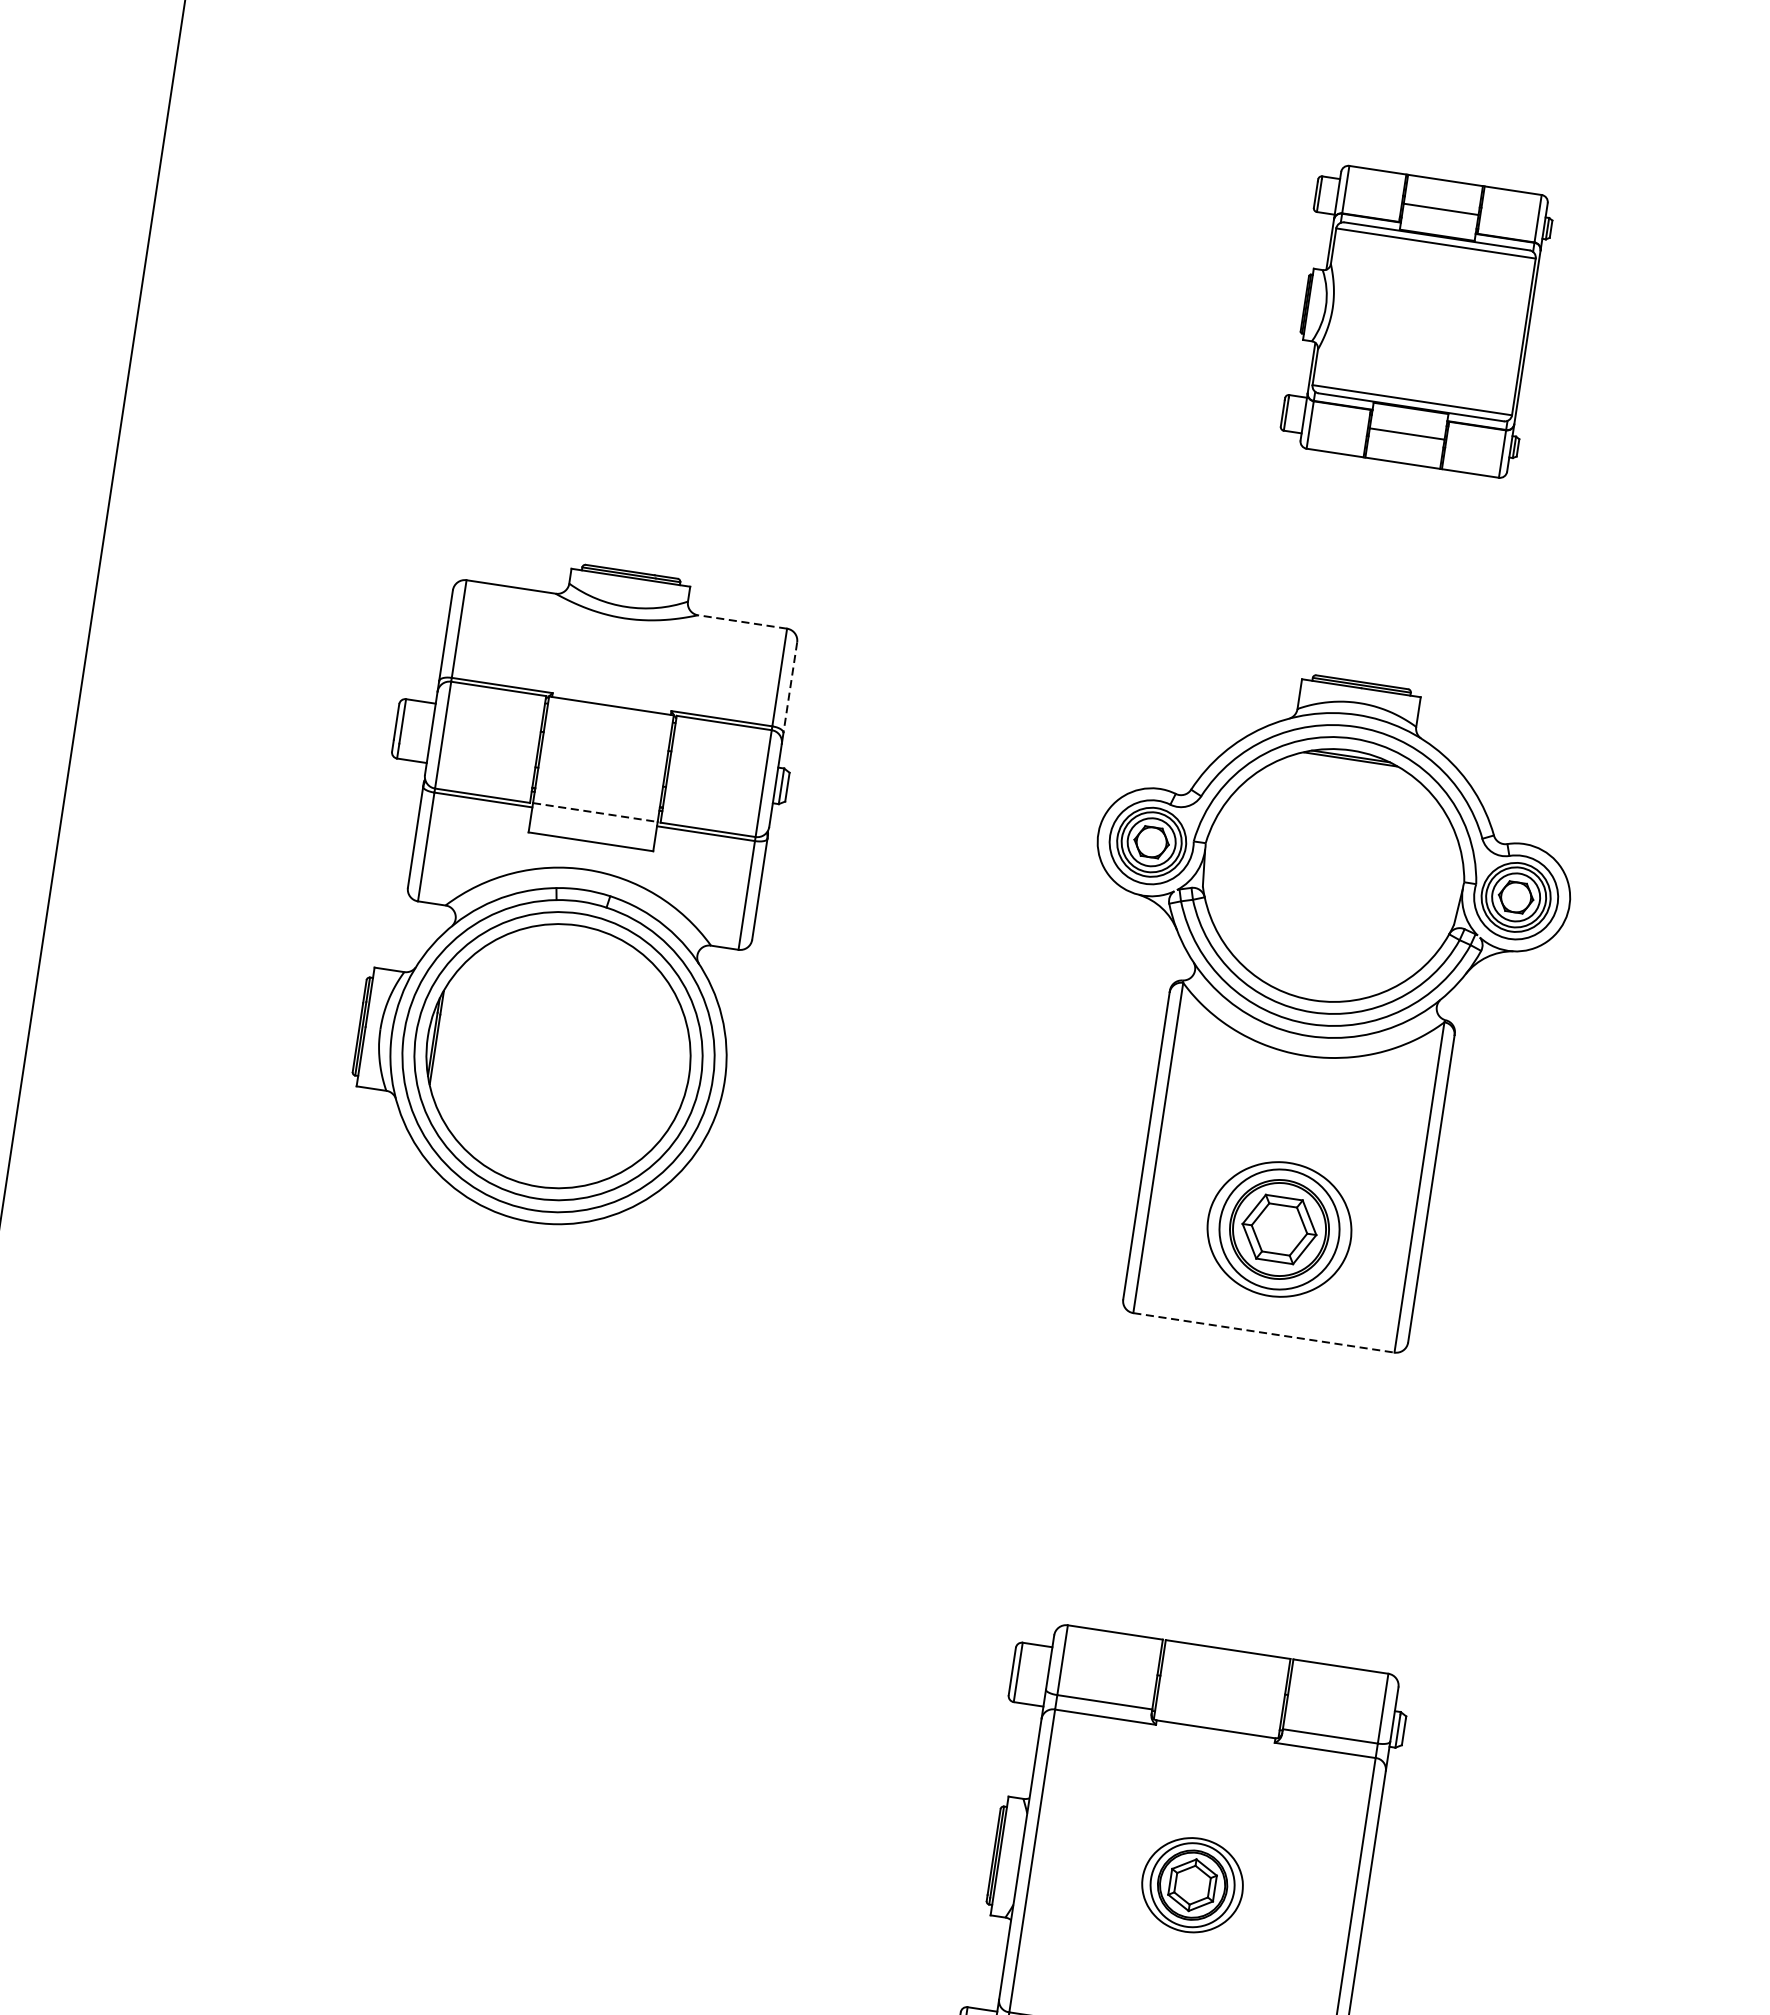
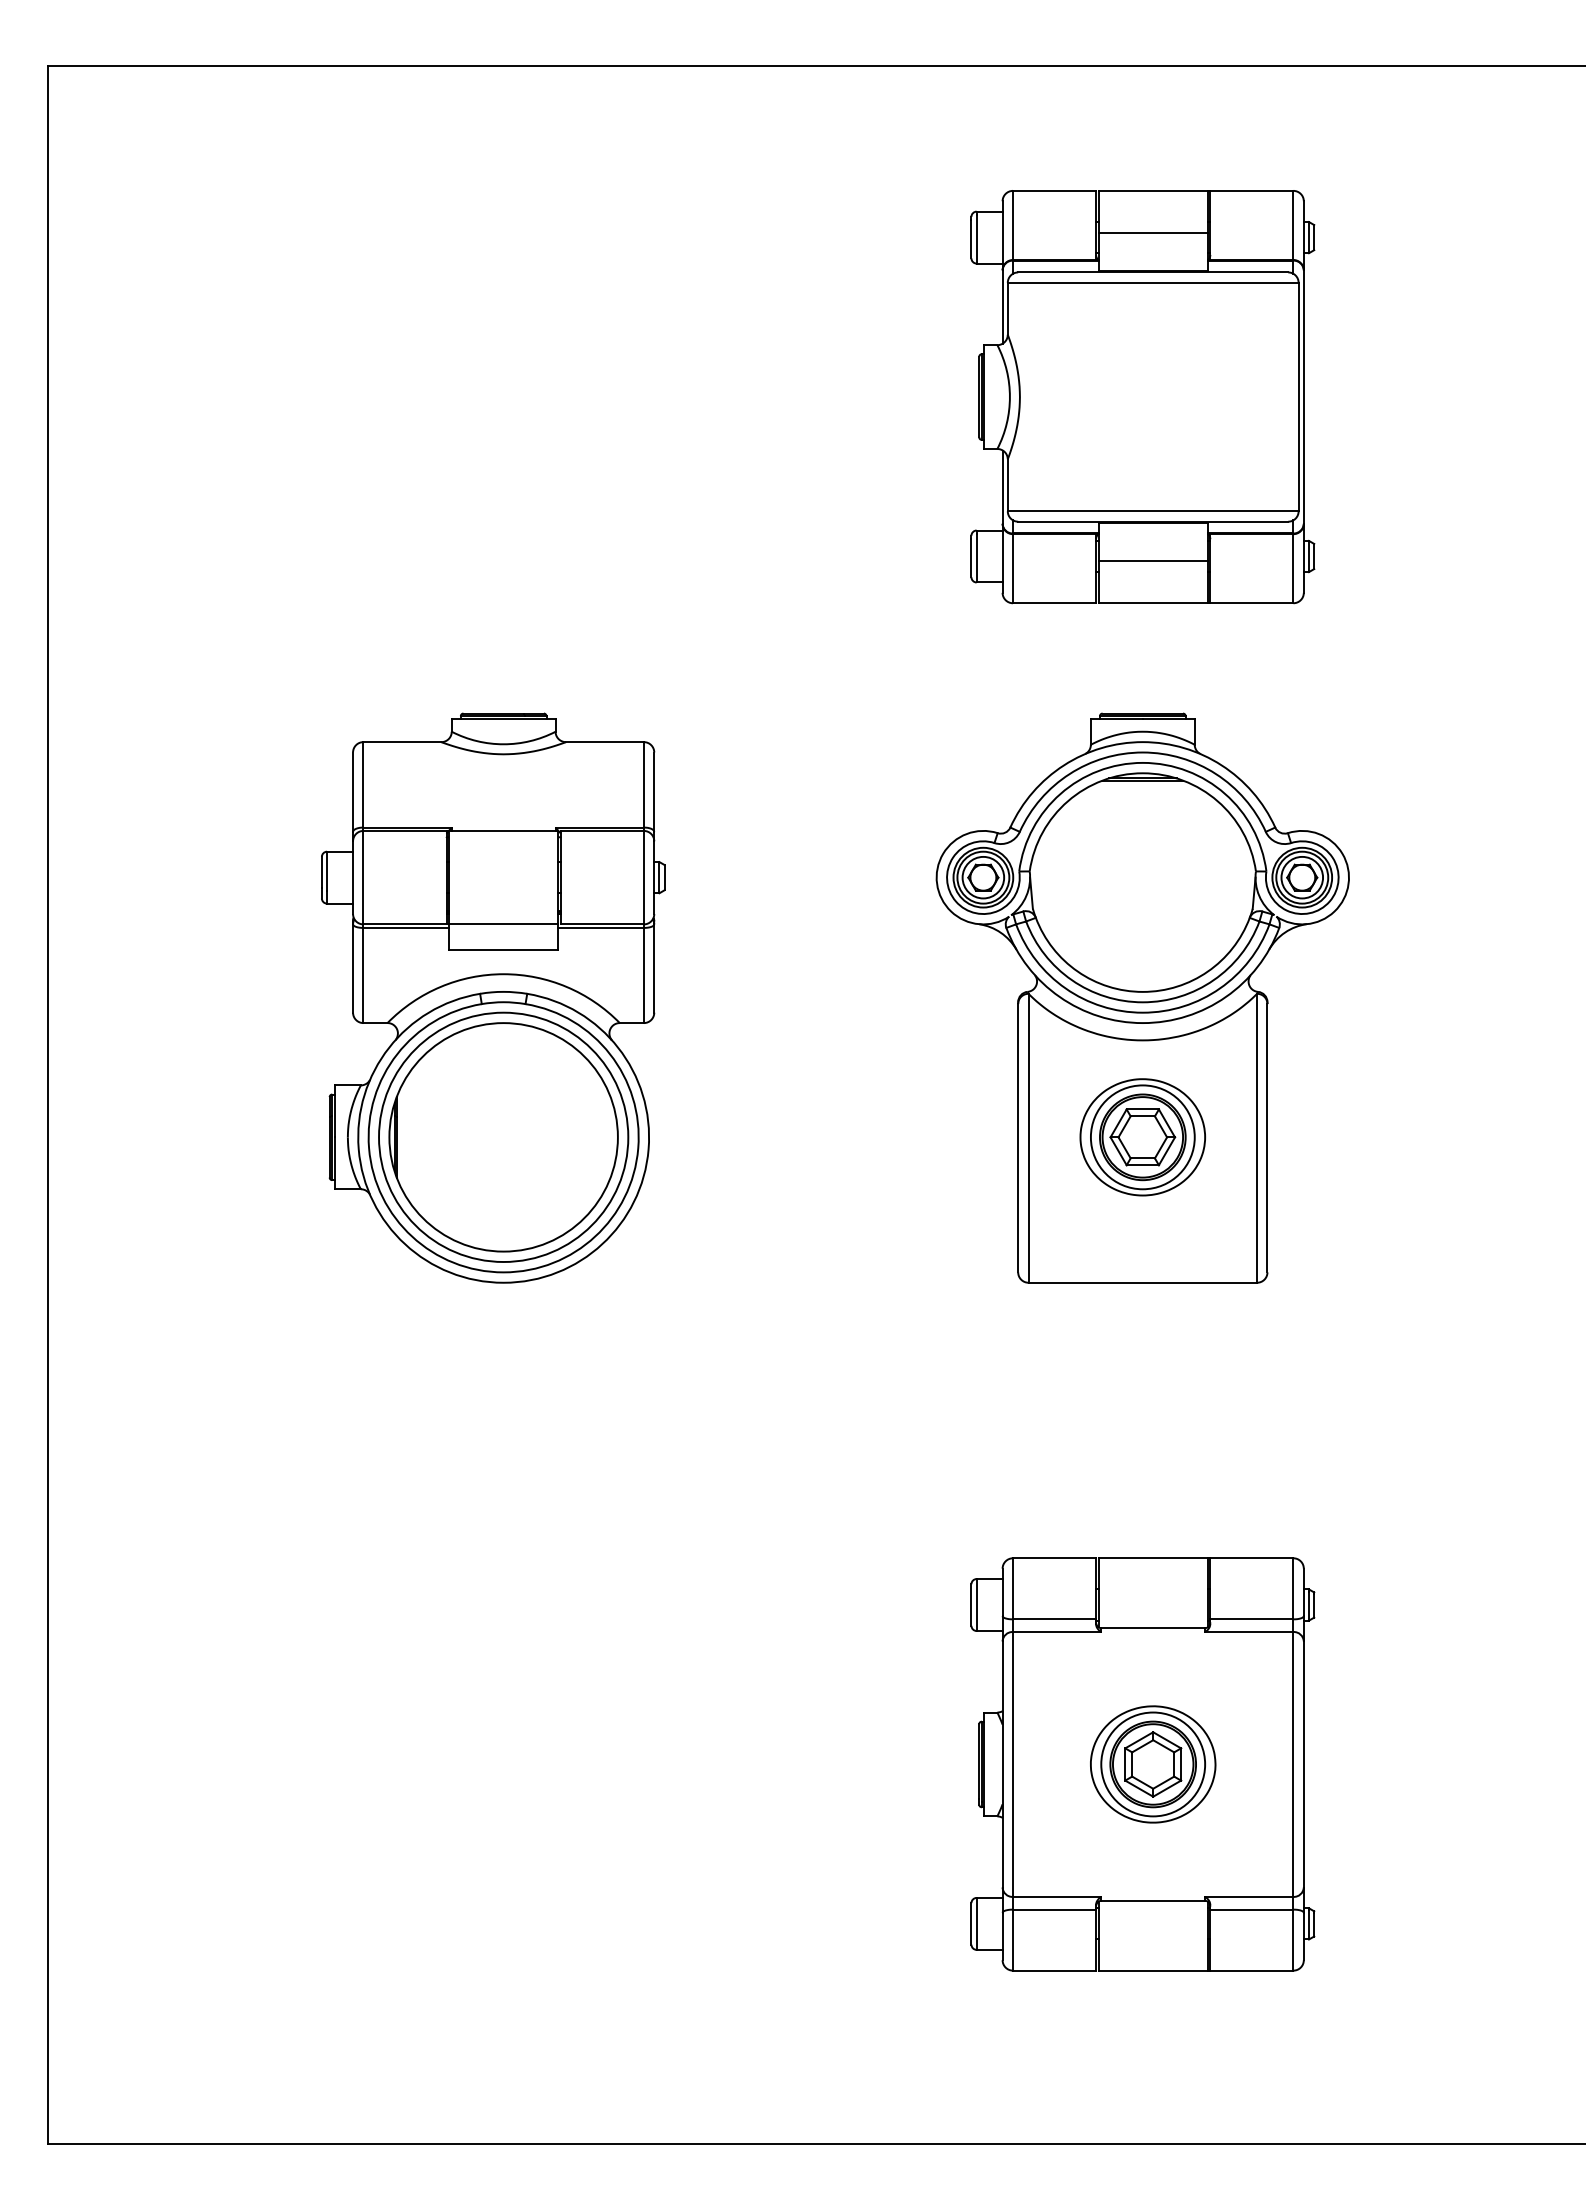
part: (1416, 321) -> (1142, 397), size x1.67
line: (742, 622) -> (604, 742), dashed -> solid
line: (790, 688) -> (654, 792), dashed -> solid
line: (595, 812) -> (503, 924), dashed -> solid
part: (1279, 1229) -> (1142, 1137), moved
line: (1264, 1332) -> (1143, 1282), dashed -> solid
part: (1192, 1885) -> (1153, 1764), size x1.43

